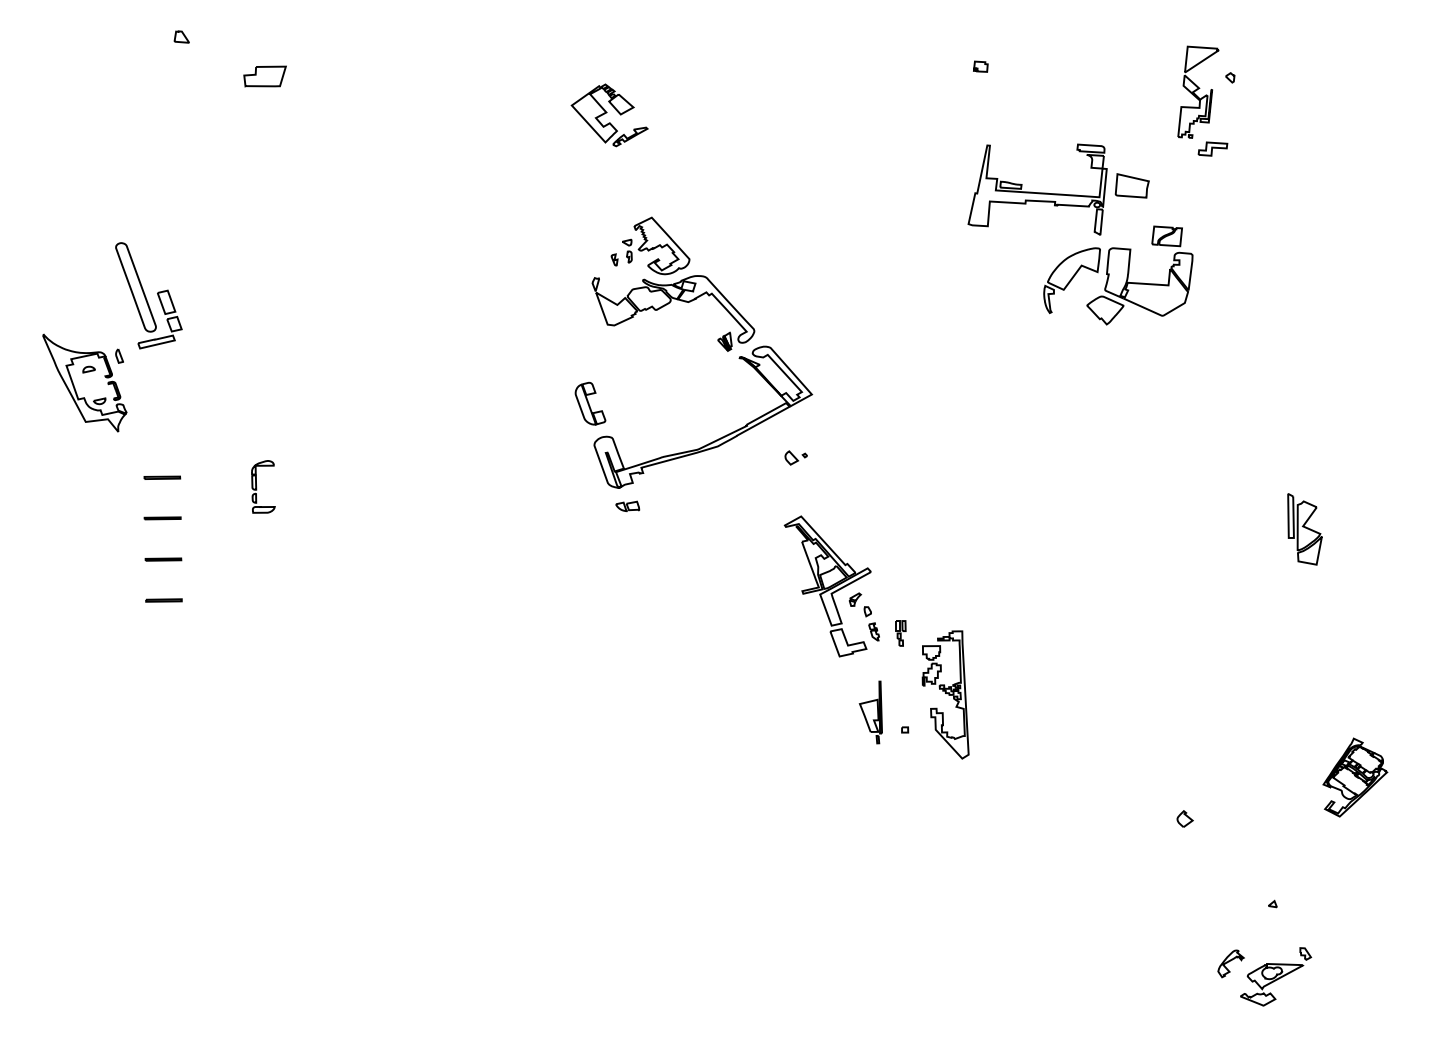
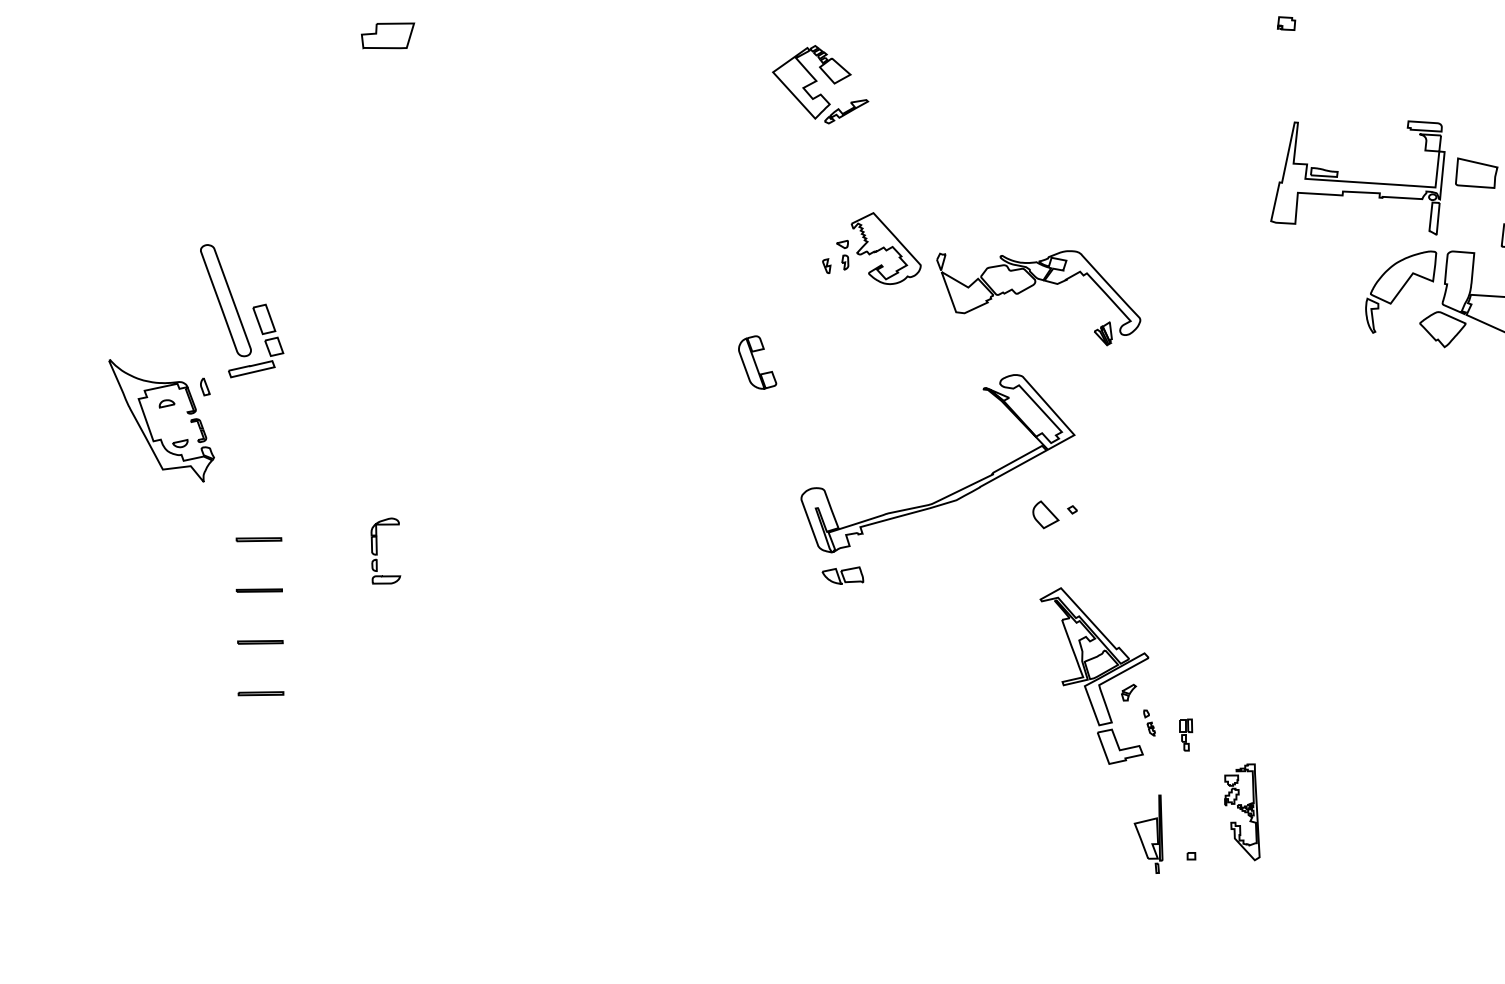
part: (668, 304) -> (1032, 286), moved
part: (590, 403) -> (757, 362), moved
part: (795, 457) -> (1053, 514), size x1.6
part: (627, 506) -> (842, 575), size x1.4
part: (871, 623) -> (1149, 722), size x0.6
part: (945, 694) -> (1242, 811), size x0.6

